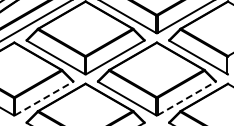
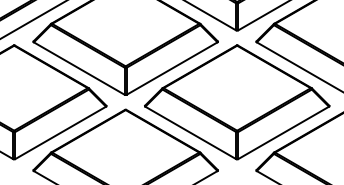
line: (44, 98) -> (61, 132), dashed -> solid
line: (187, 98) -> (285, 132), dashed -> solid

